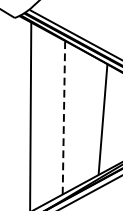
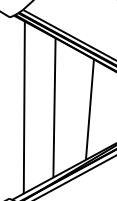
line: (63, 117) -> (54, 107), dashed -> solid

